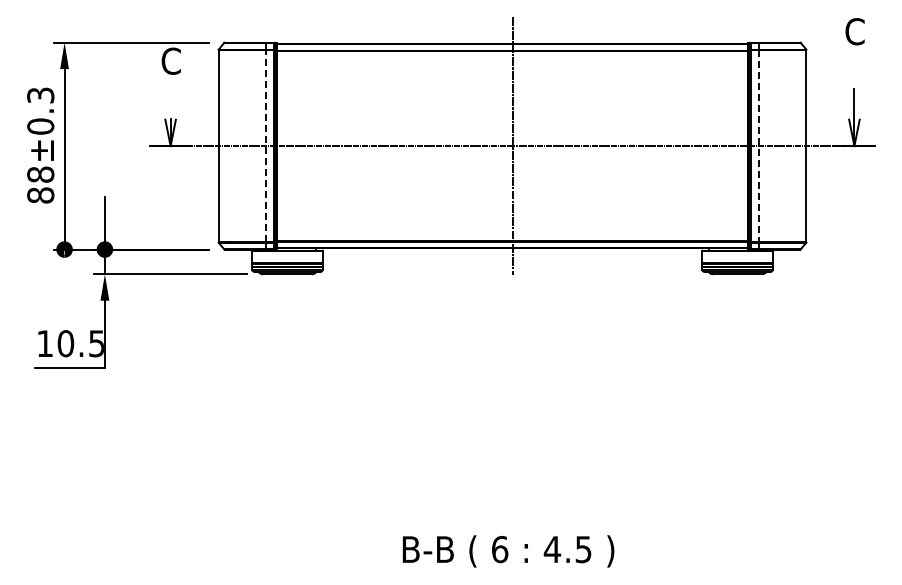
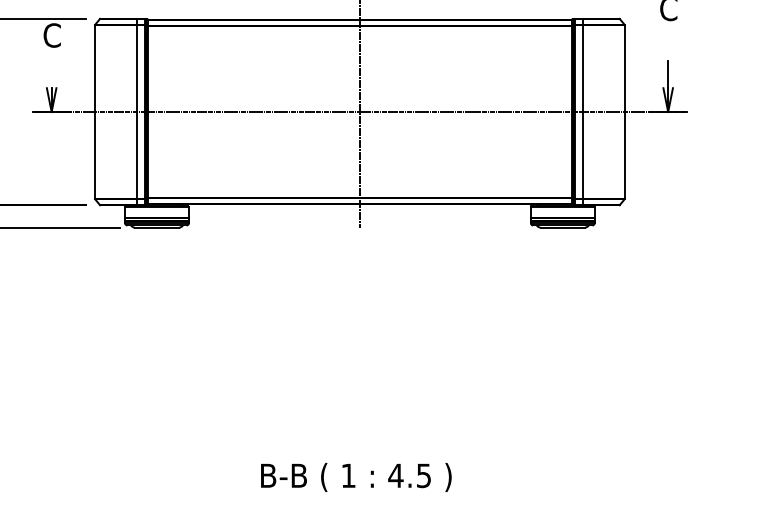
line: (265, 145) -> (137, 111), dashed -> solid
line: (759, 146) -> (582, 112), dashed -> solid
text: (500, 549) -> (349, 475), 6 -> 1

